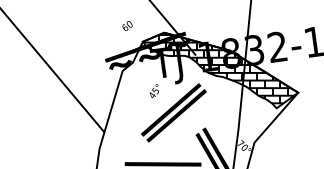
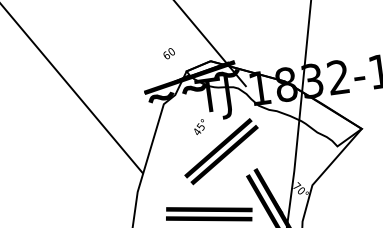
hatch: (219, 68) -> (272, 101), removed

